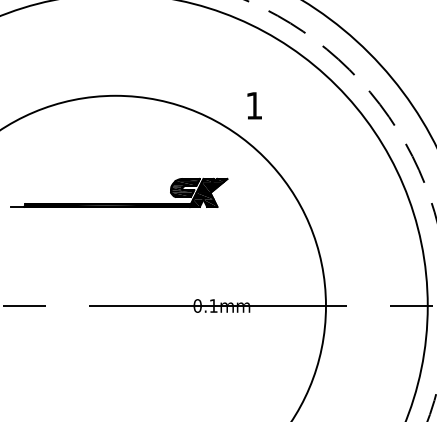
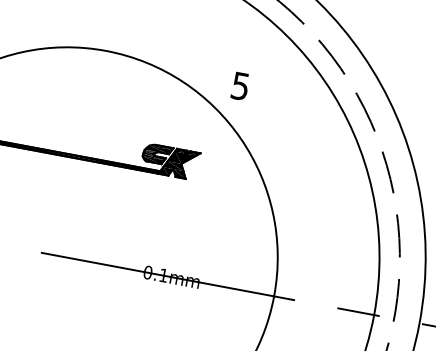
text: (254, 105) -> (240, 85), 1 -> 5

